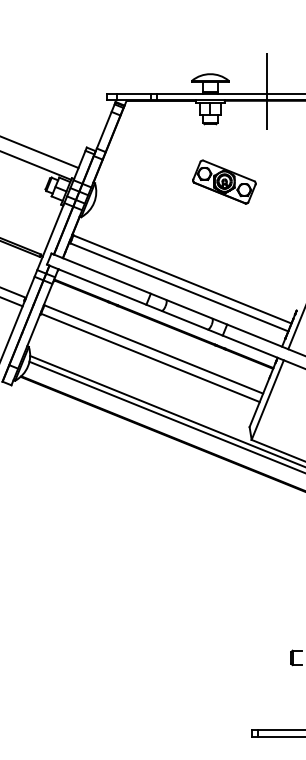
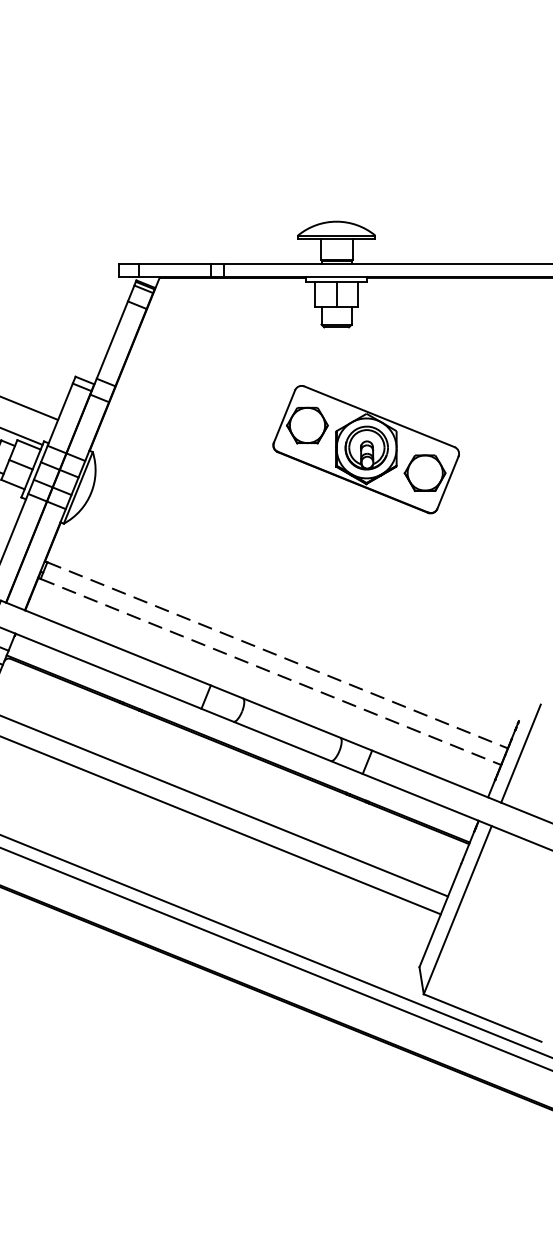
line: (267, 91) -> (457, 258), removed
part: (224, 181) -> (366, 448), size x1.4
line: (182, 279) -> (277, 655), solid -> dashed
line: (179, 287) -> (271, 672), solid -> dashed

